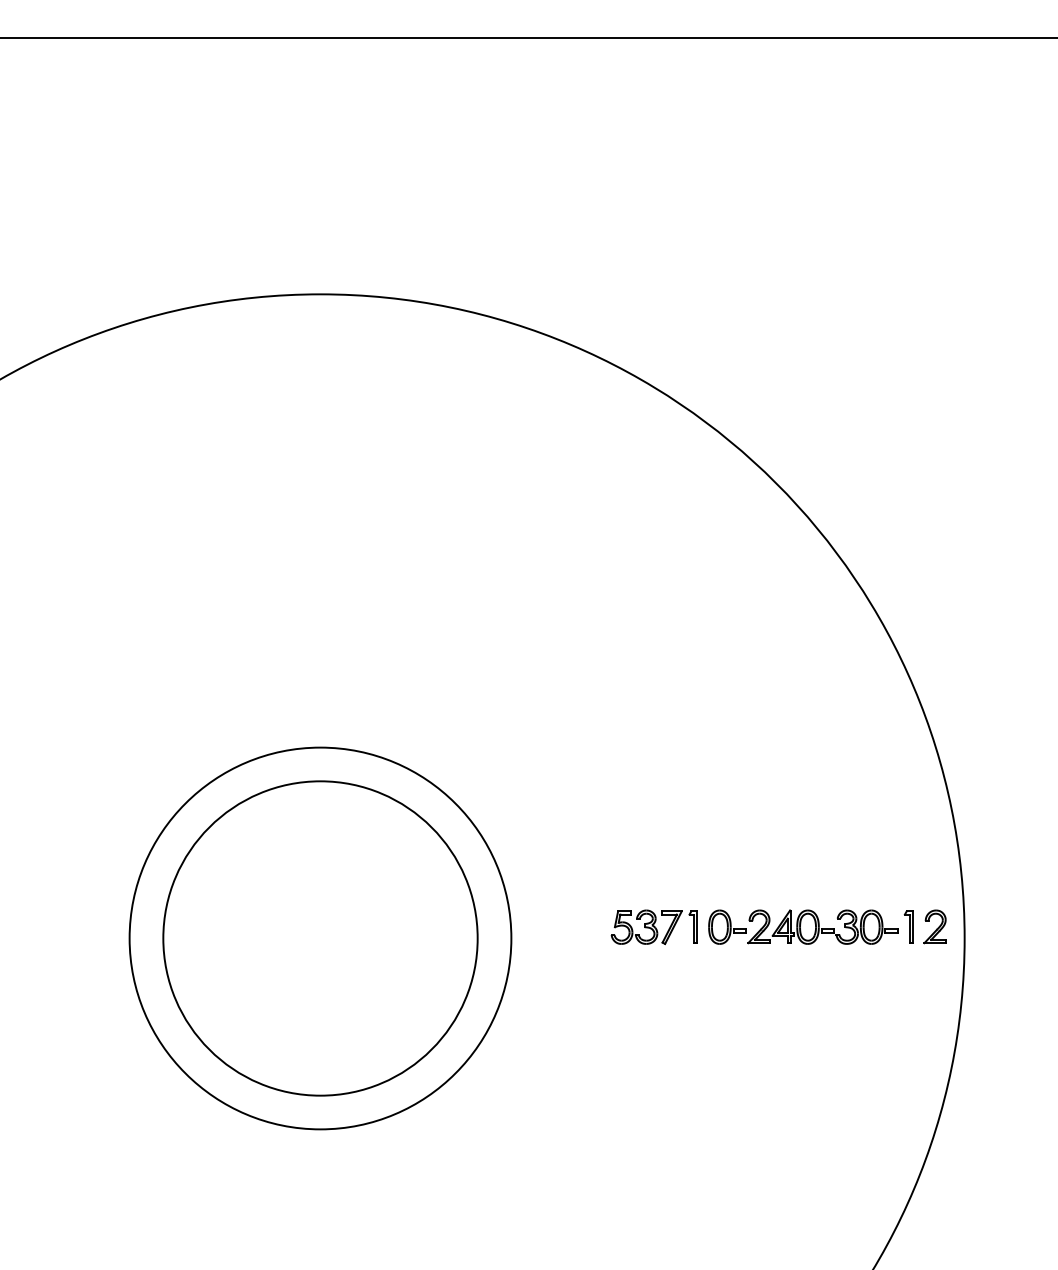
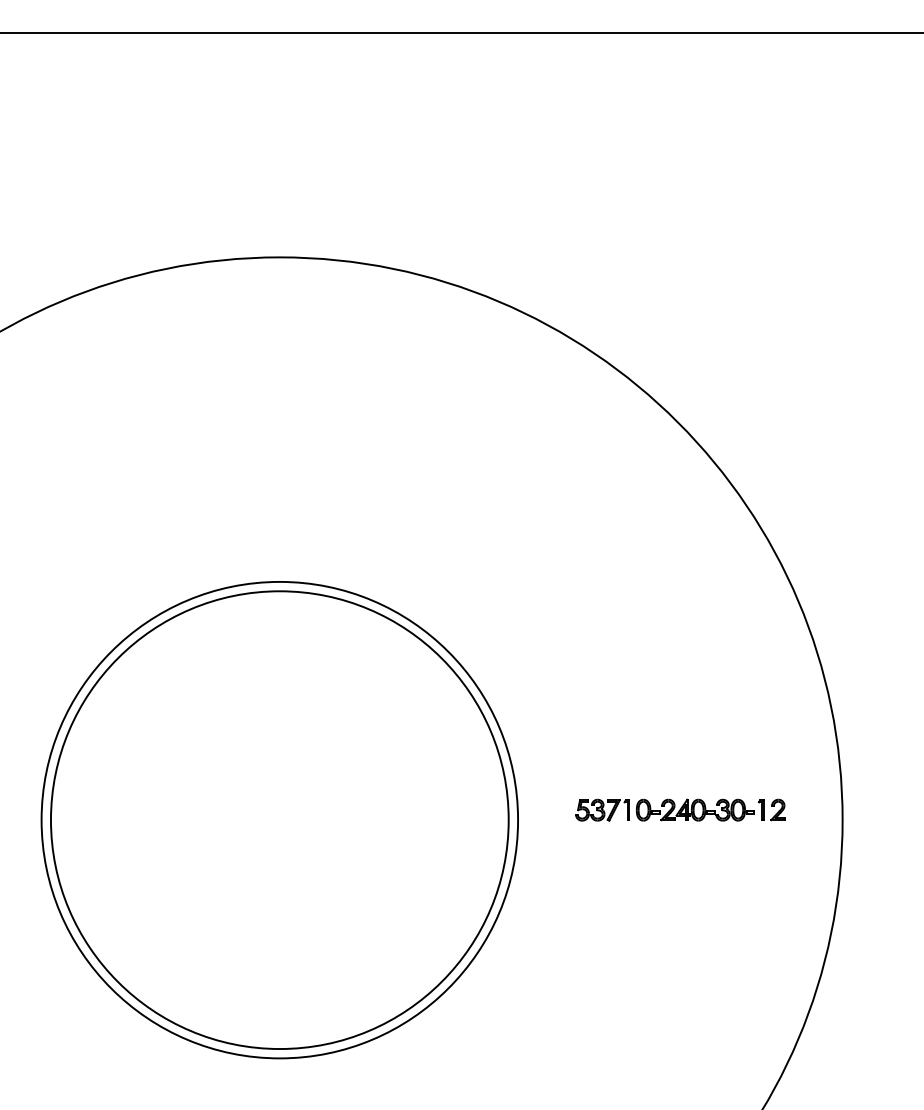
part: (779, 926) -> (680, 809), size x0.71
circle: (320, 937) -> (279, 819), size x1.43
circle: (320, 938) -> (279, 820), size x1.67

